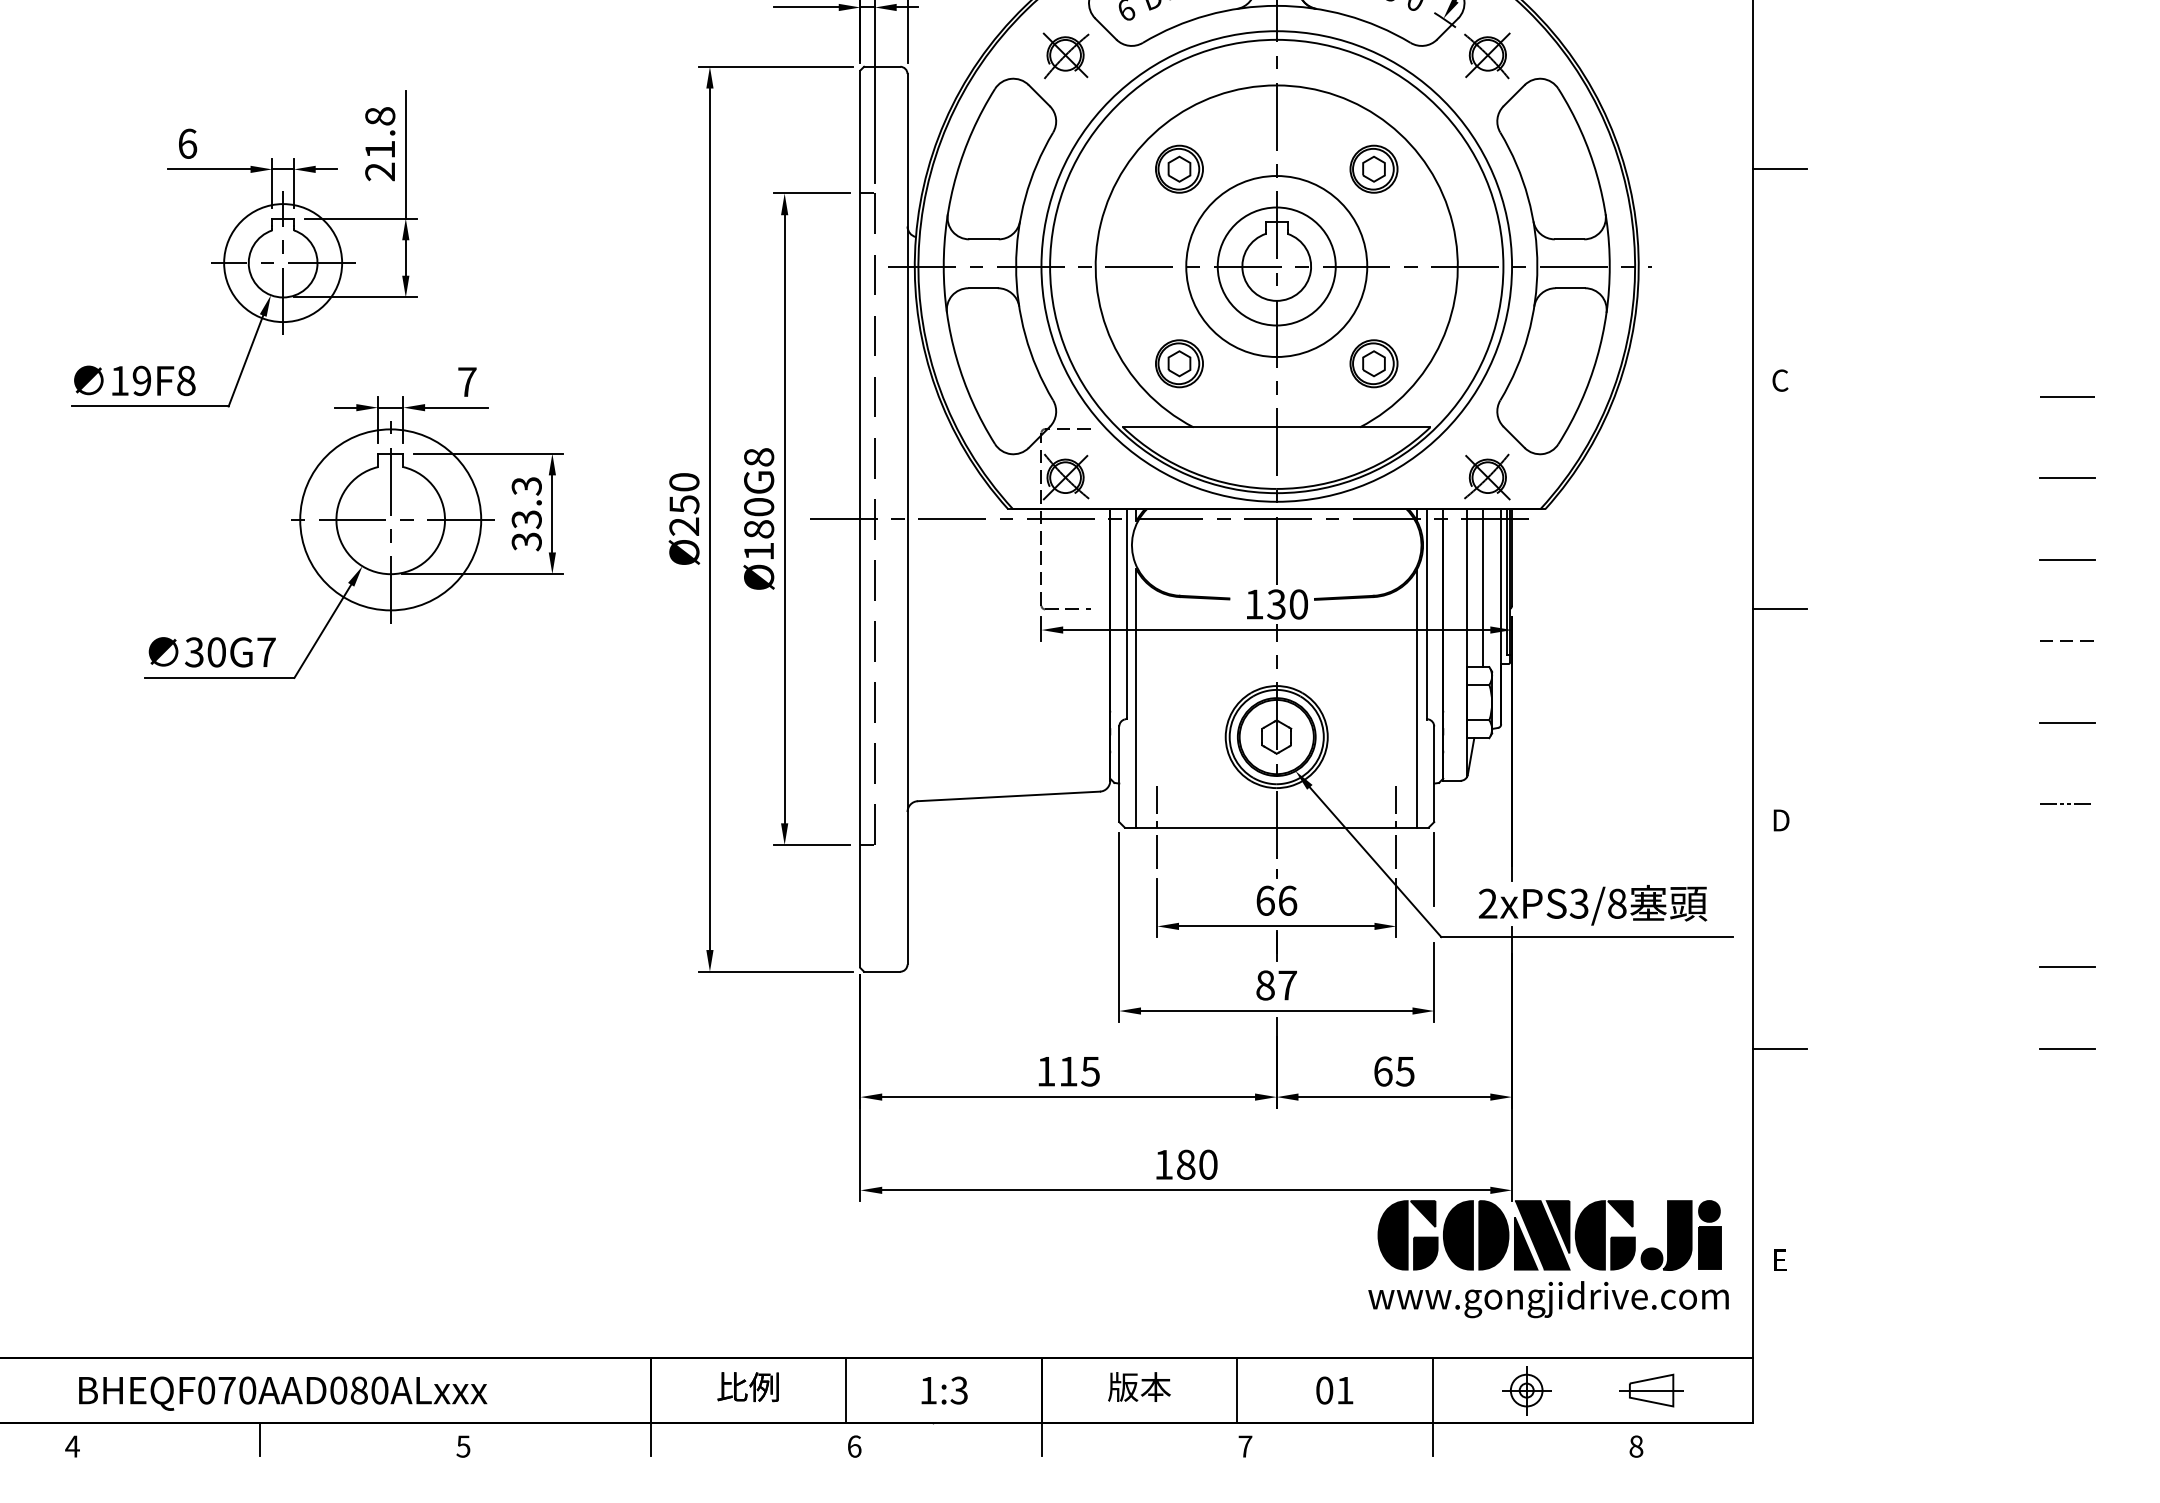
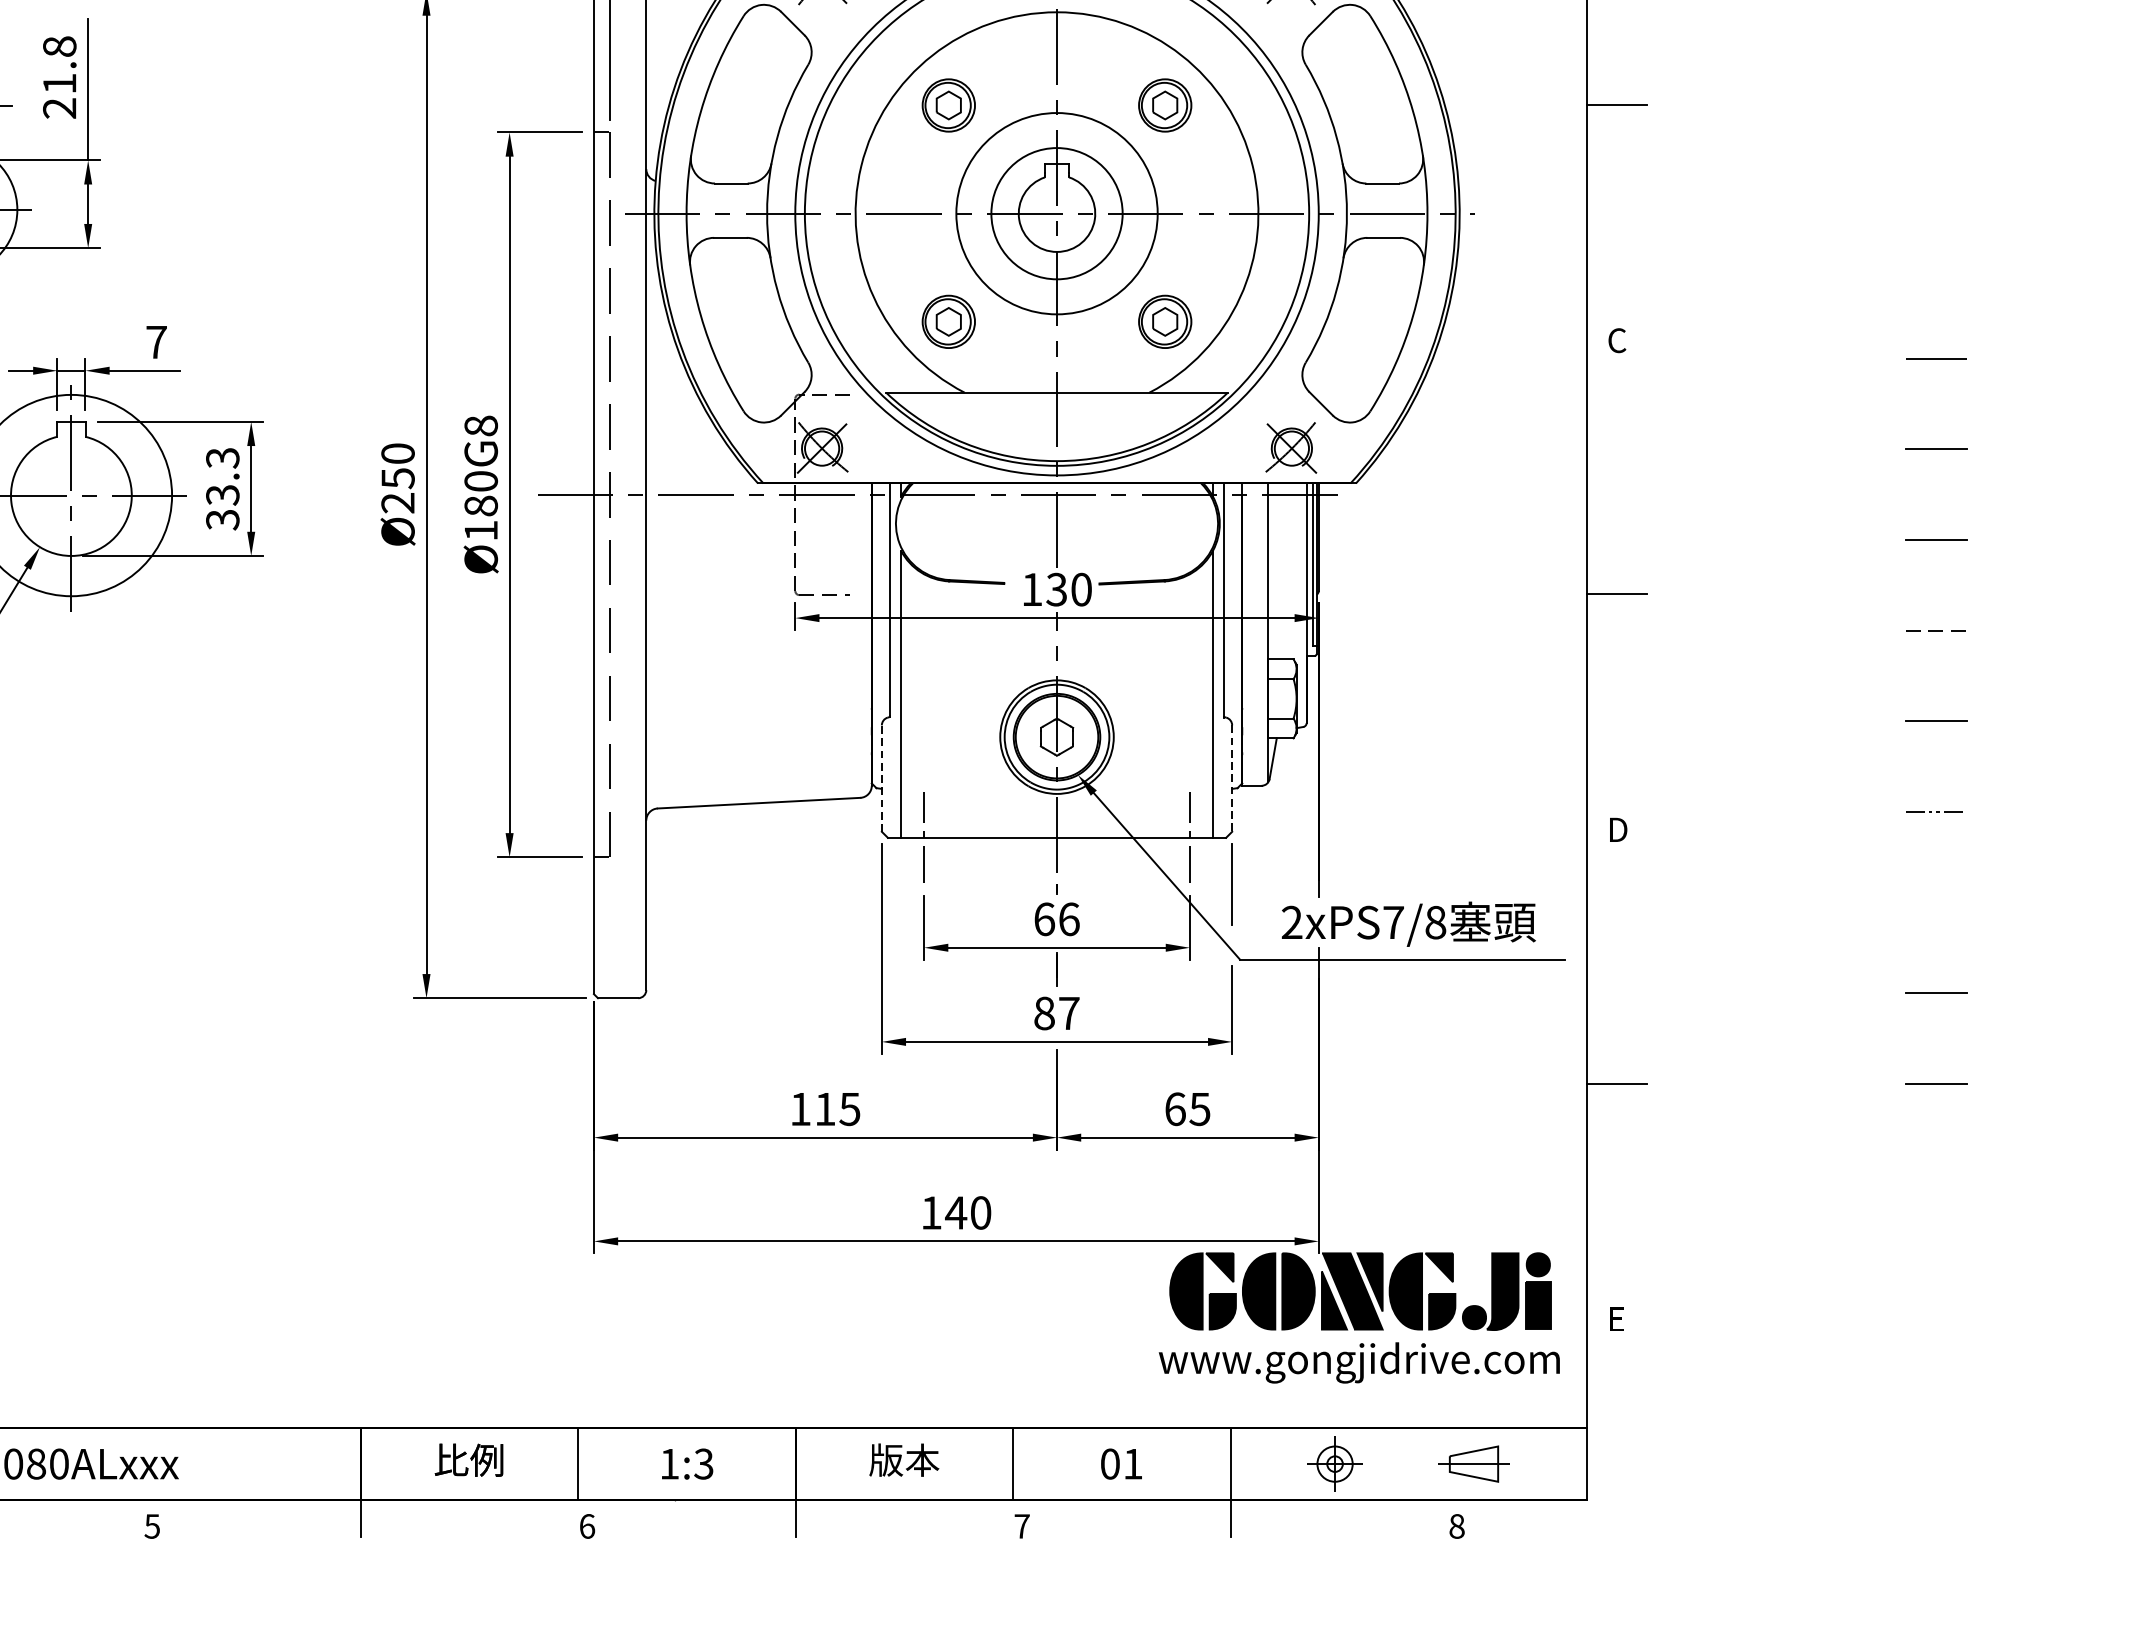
line: (1482, 588) -> (1285, 571), removed
line: (1119, 774) -> (882, 778), solid -> dashed
line: (1434, 774) -> (1232, 778), solid -> dashed
text: (1578, 903) -> (1392, 922), 2xPS3/8 -> 2xPS7/8
text: (1186, 1164) -> (956, 1212), 180 -> 140

